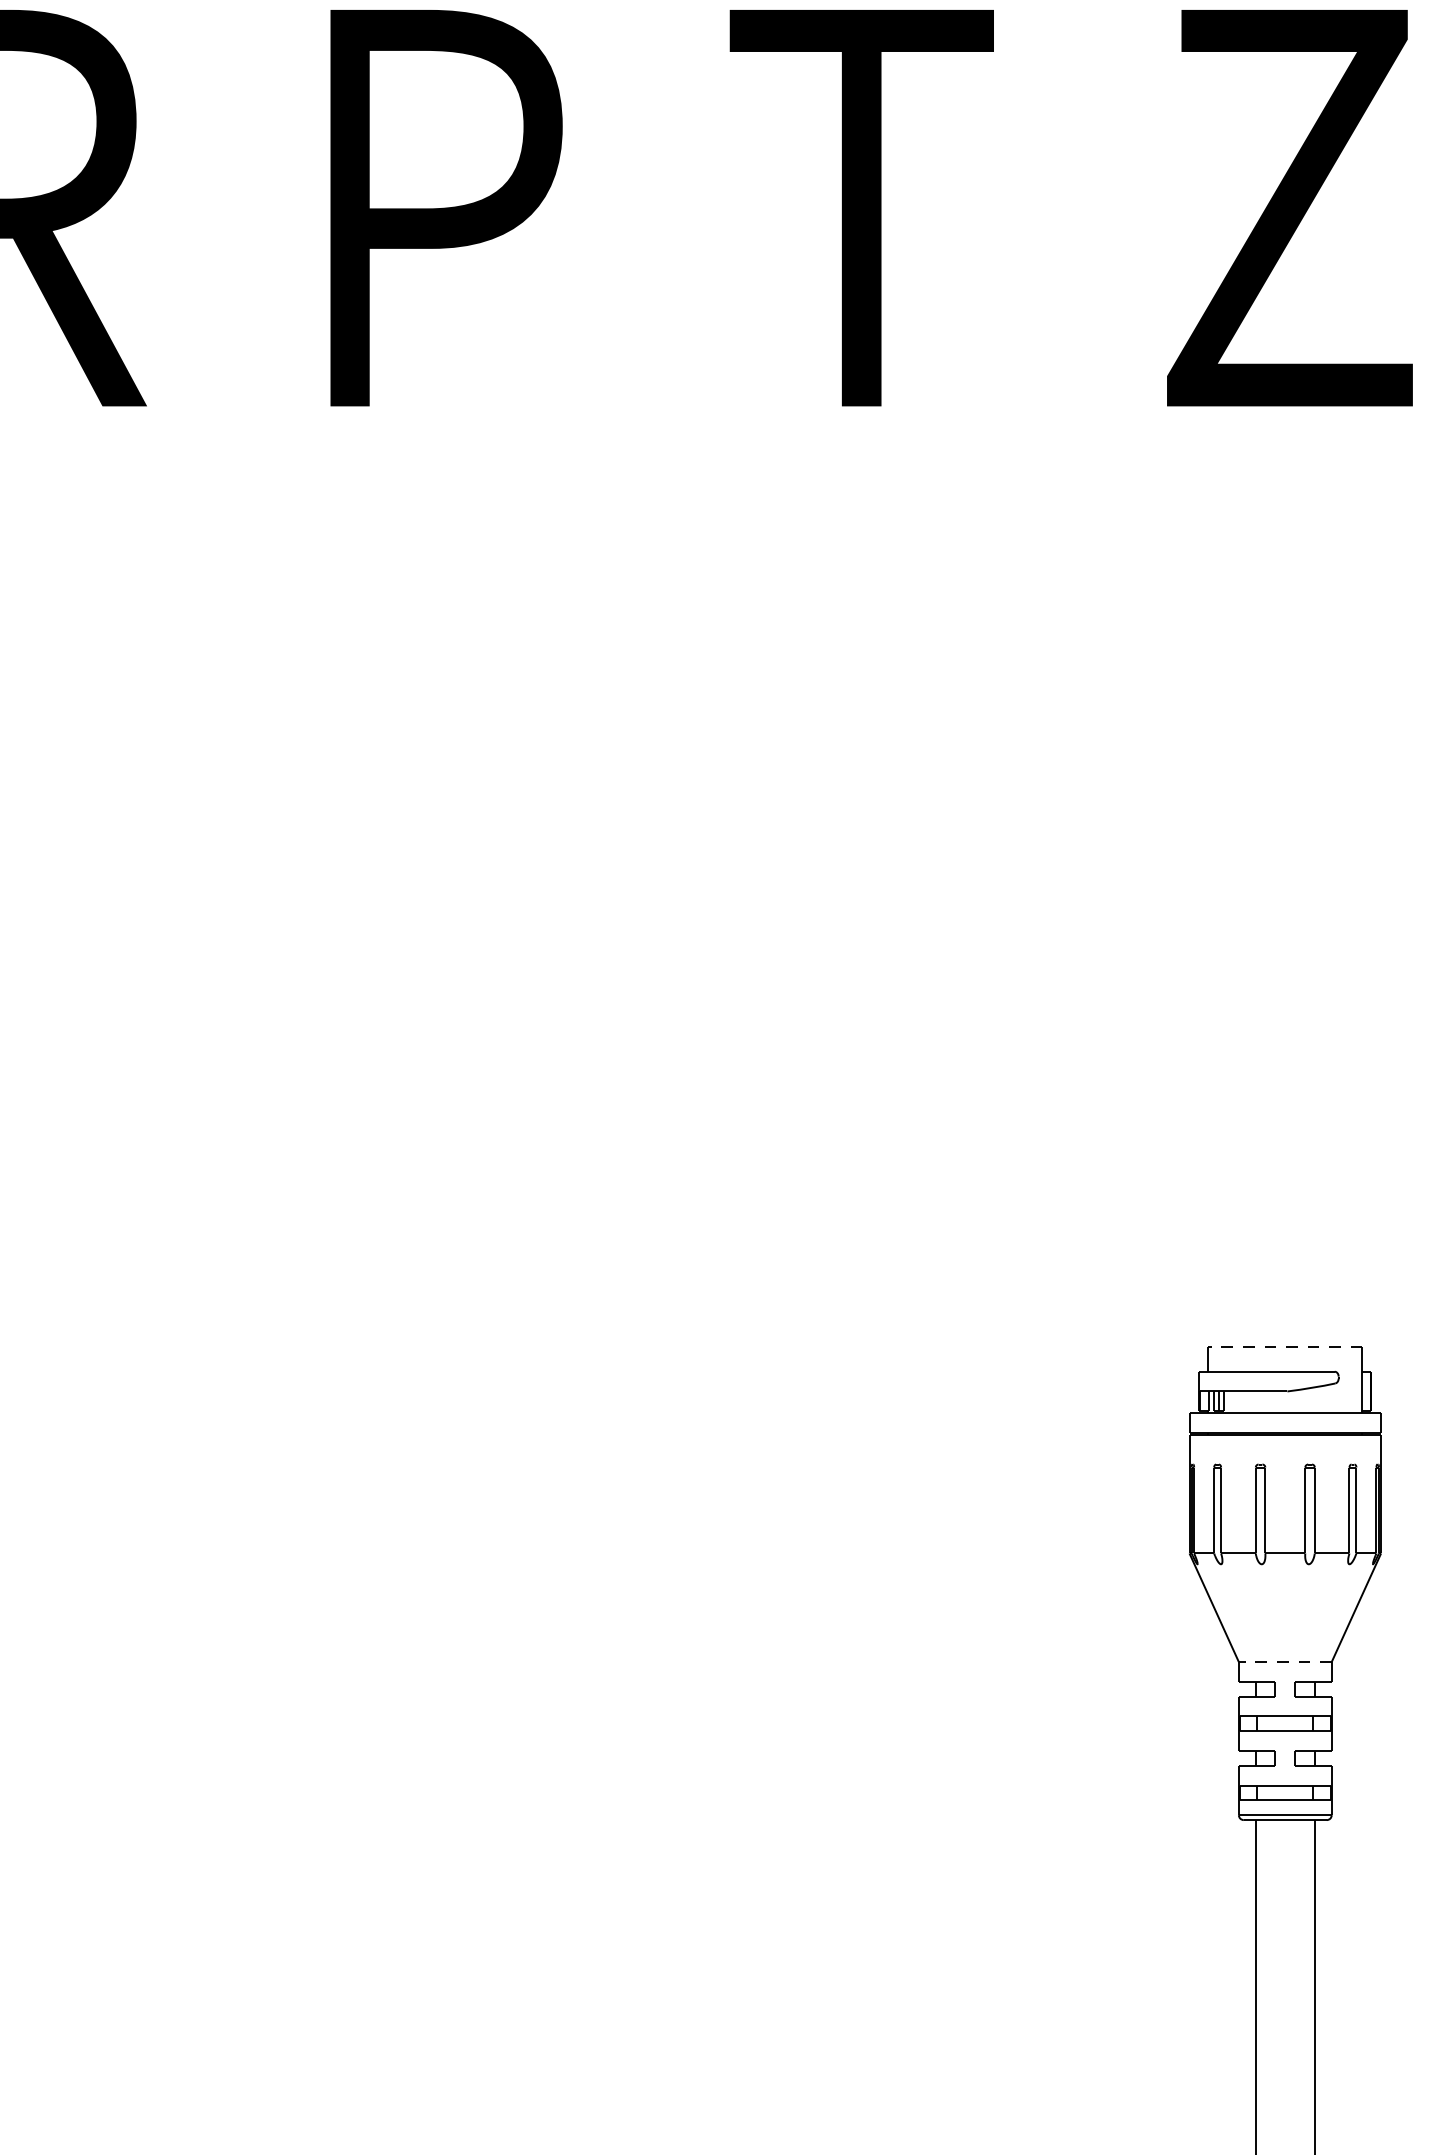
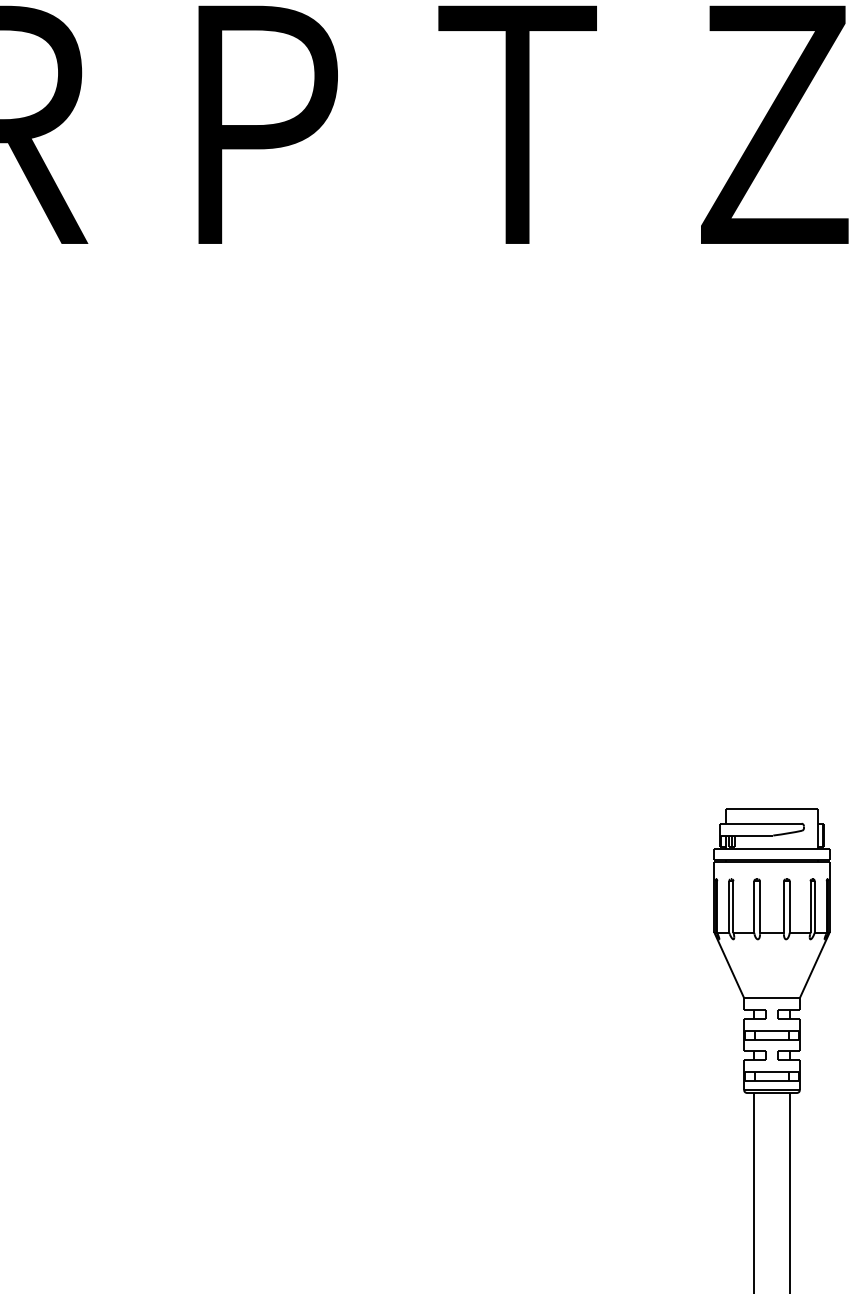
line: (1284, 1346) -> (771, 808), dashed -> solid
line: (1286, 1662) -> (772, 998), dashed -> solid

